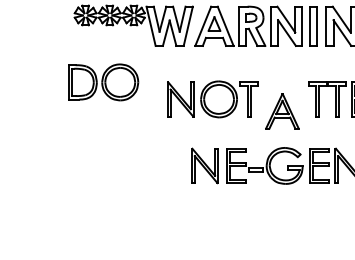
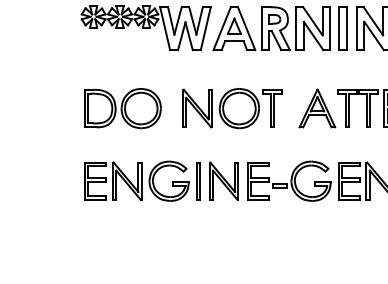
part: (103, 82) -> (122, 108), moved
part: (282, 111) -> (317, 108), moved
part: (130, 165) -> (142, 180), added

